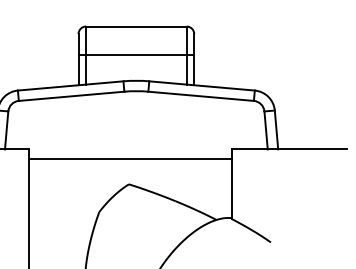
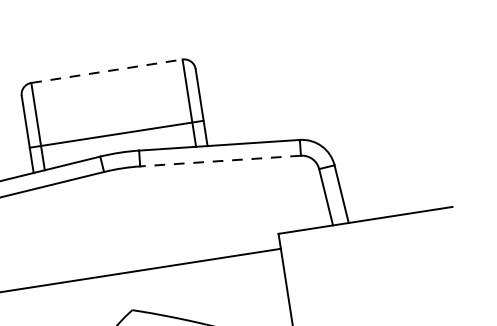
line: (136, 26) -> (107, 71), solid -> dashed
line: (136, 55) -> (116, 134), moved
line: (201, 96) -> (221, 161), solid -> dashed

